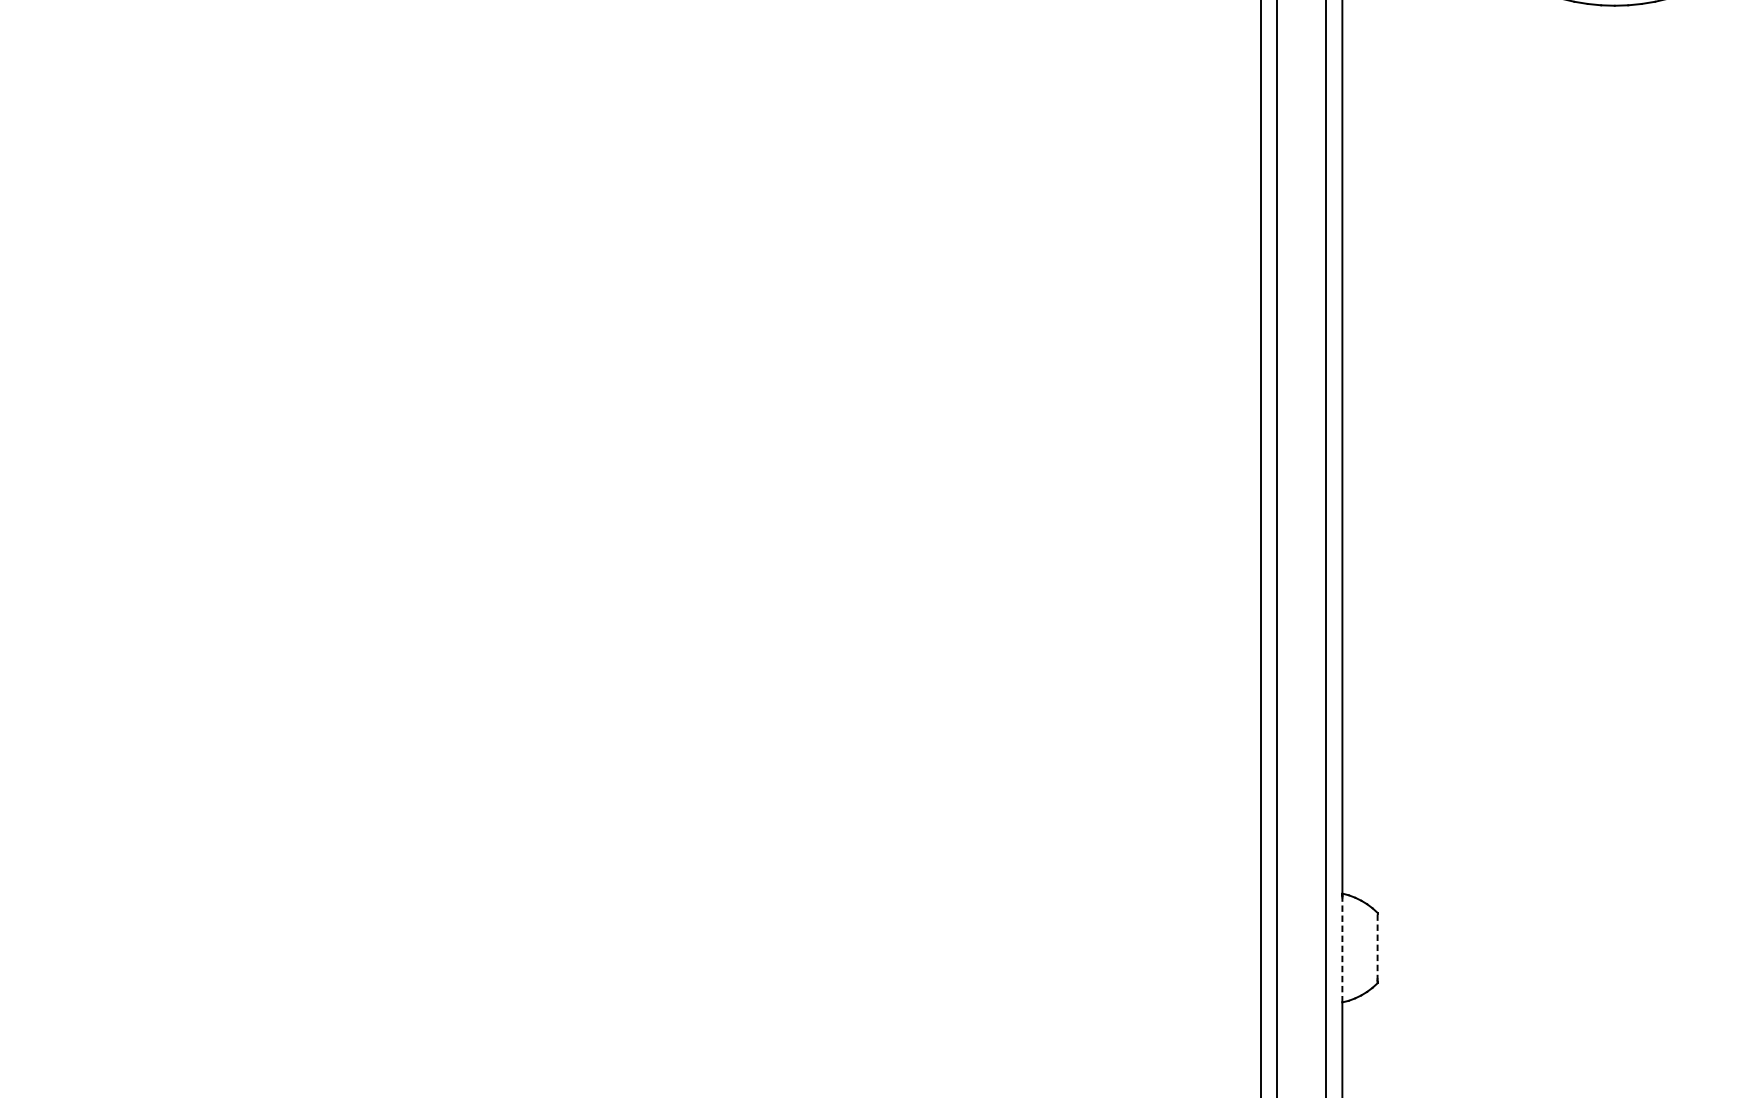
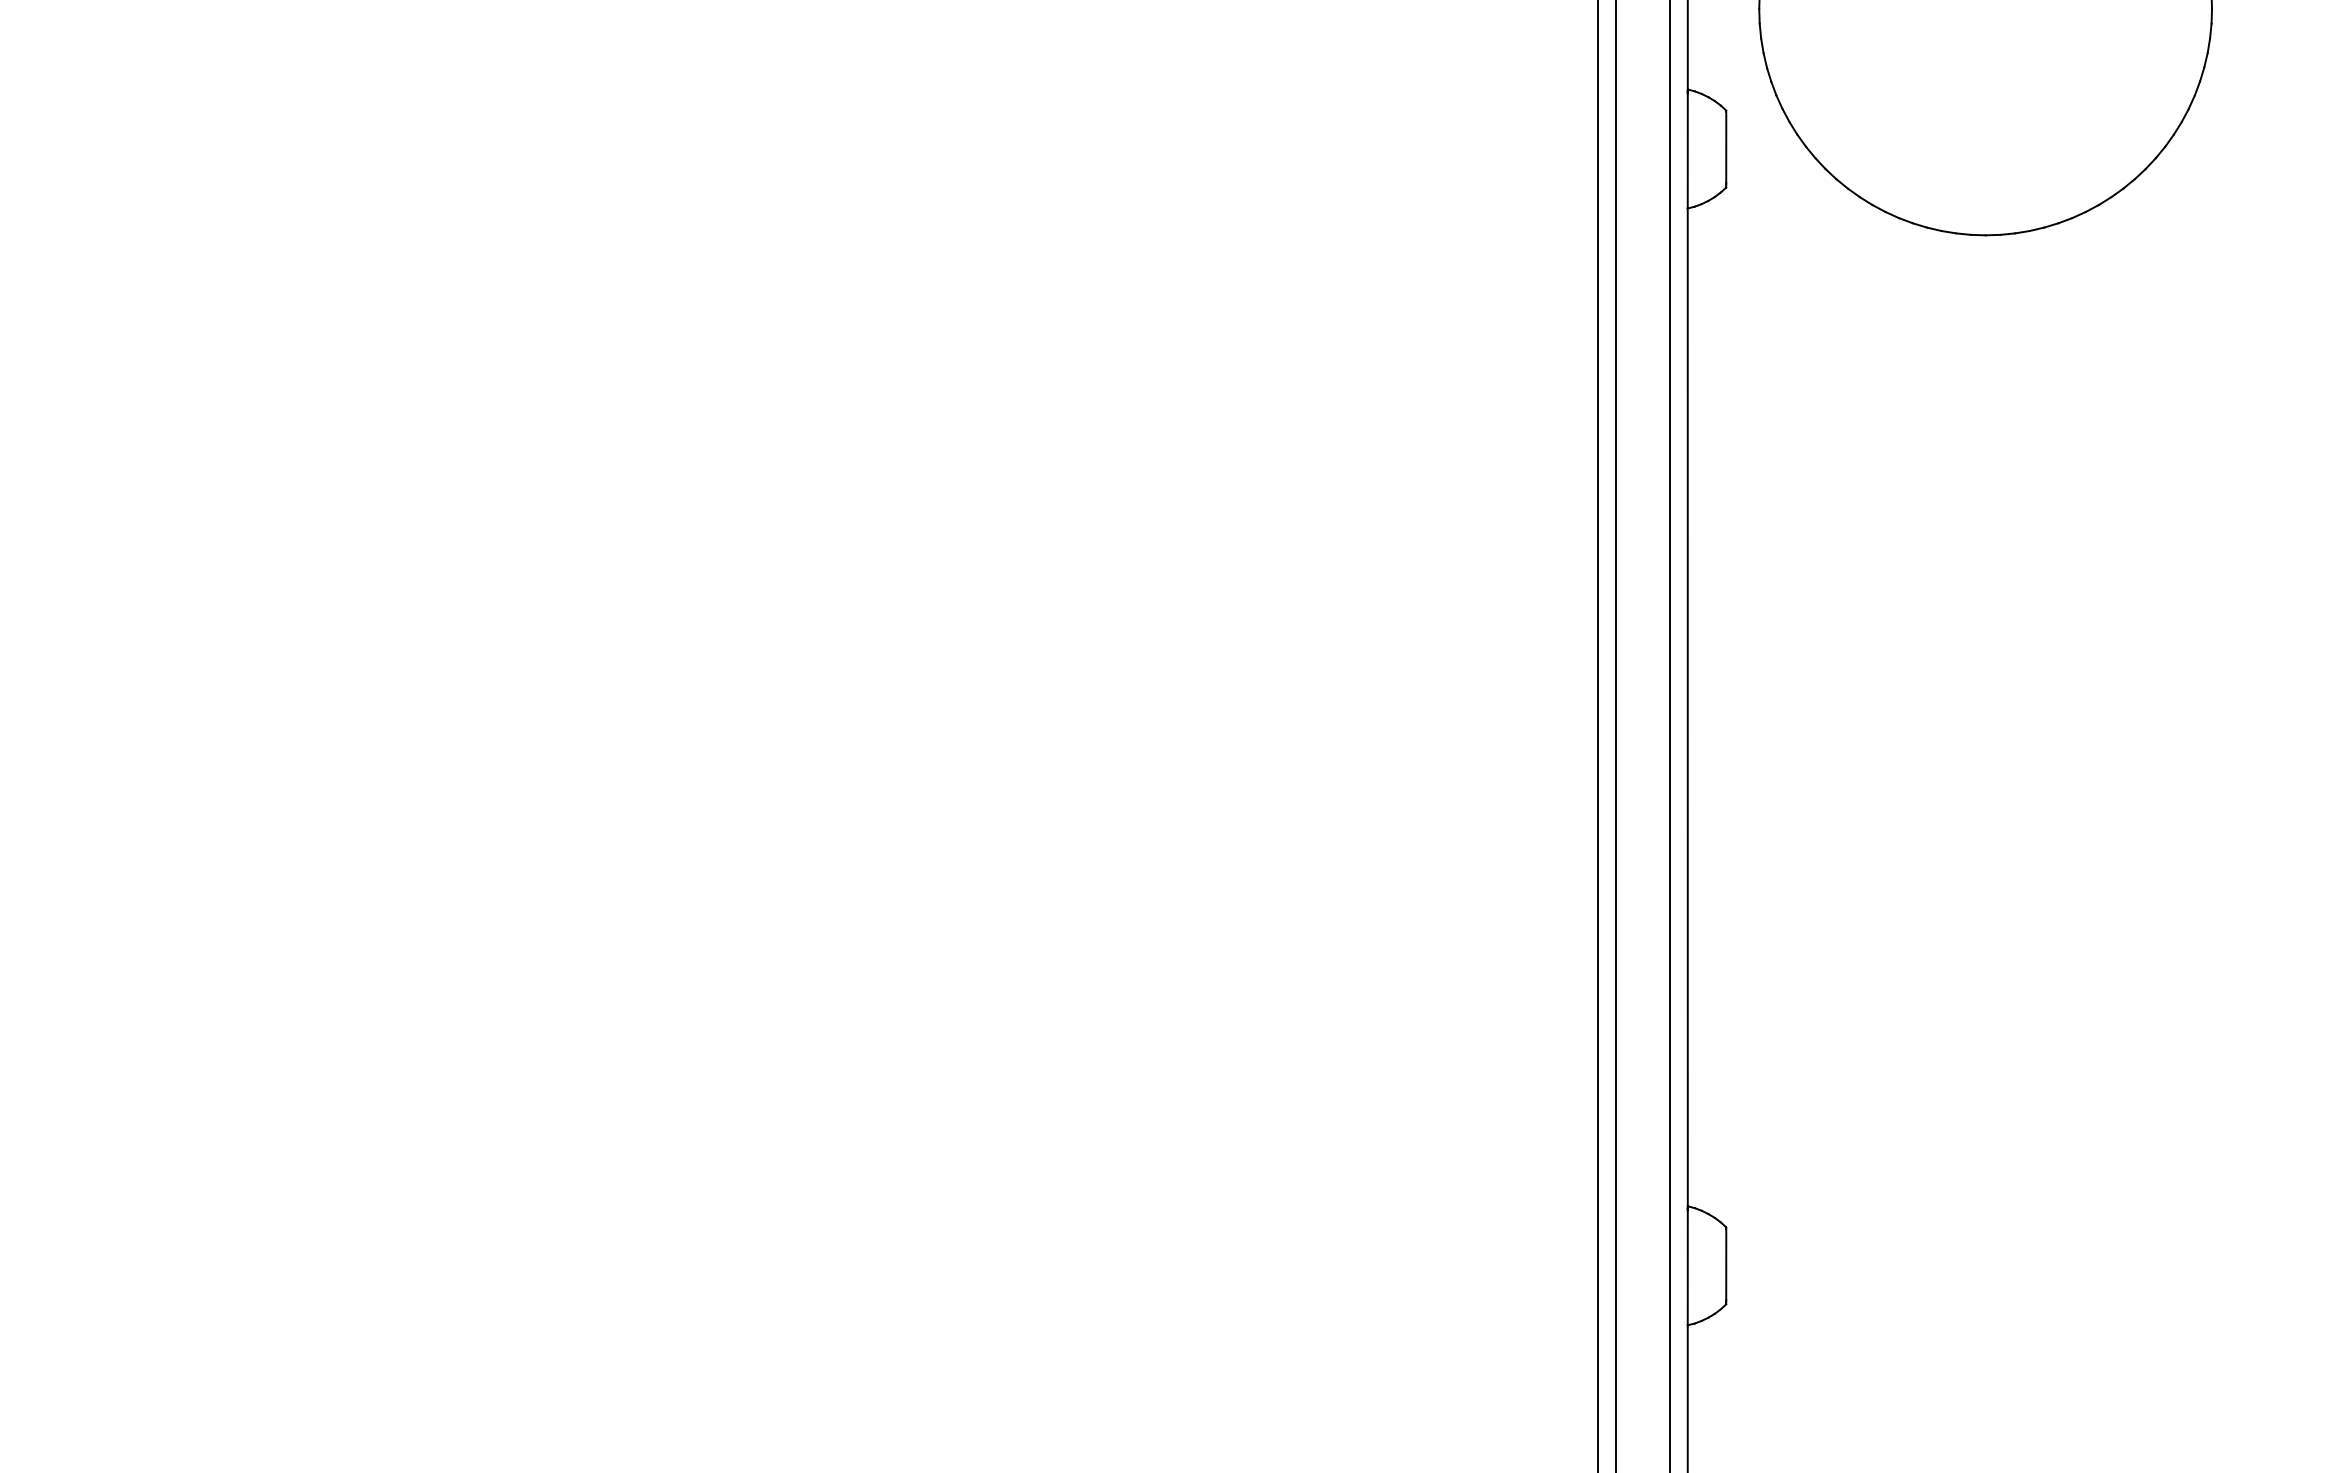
line: (1377, 947) -> (1726, 1265), dashed -> solid
line: (1342, 949) -> (1687, 1267), dashed -> solid

